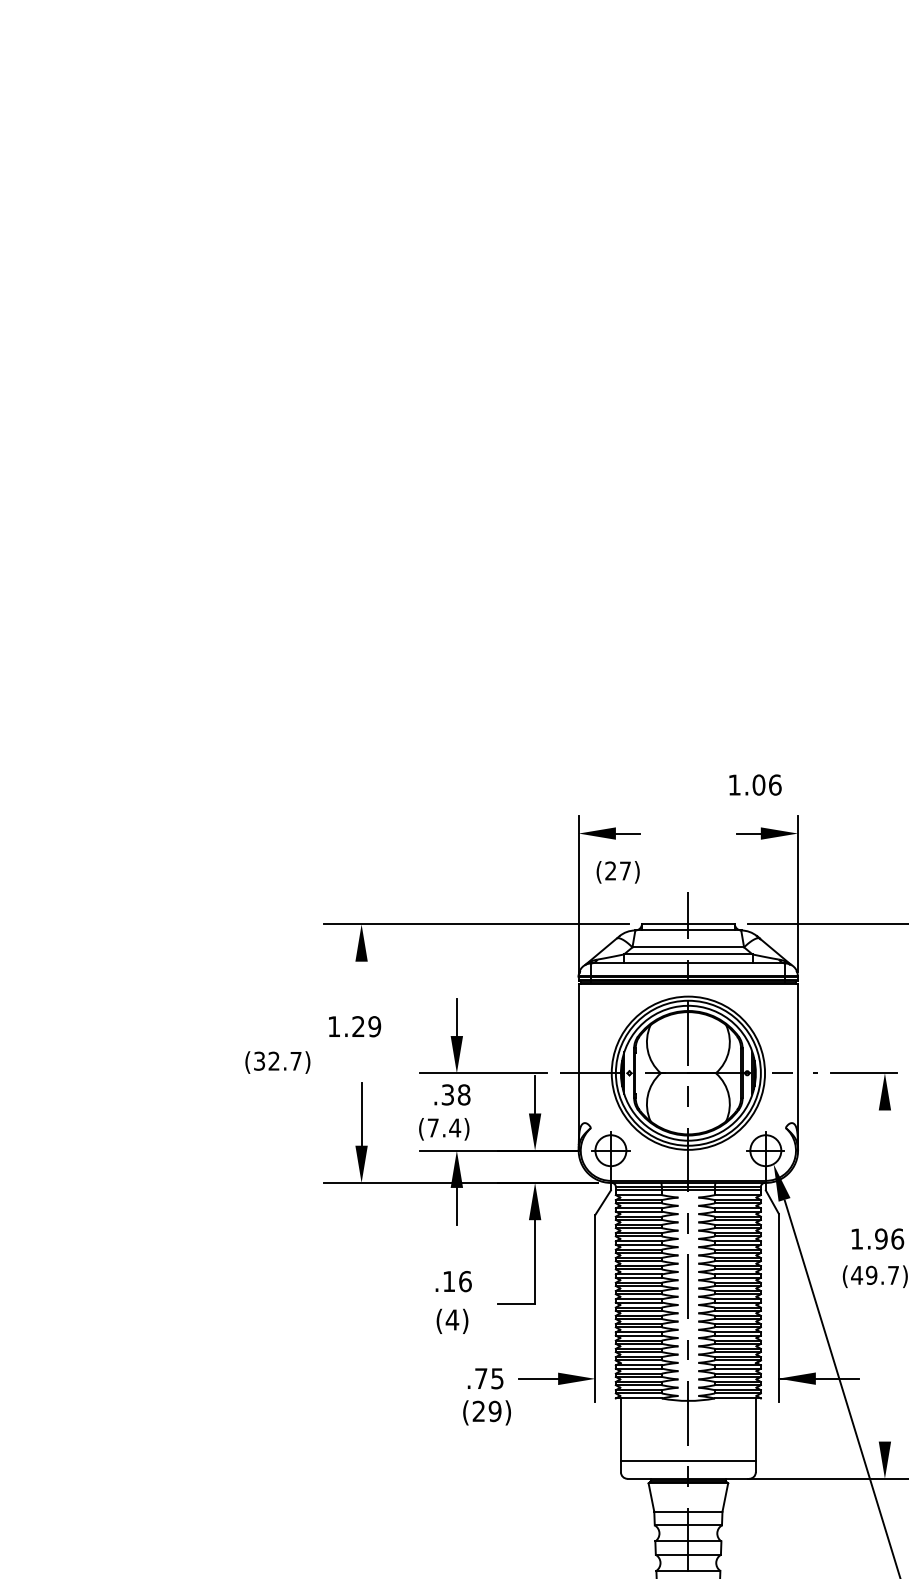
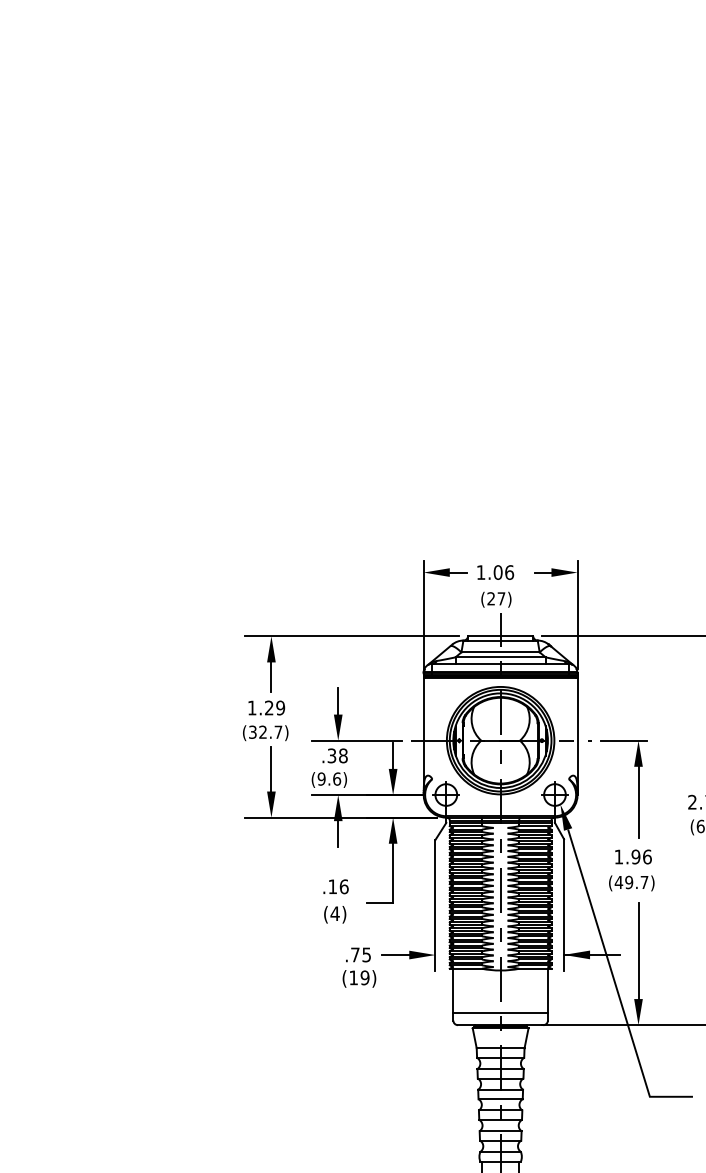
text: (755, 784) -> (495, 572), moved
text: (618, 871) -> (496, 599), moved
line: (361, 981) -> (271, 676), added
text: (277, 1062) -> (265, 733), moved
text: (444, 1127) -> (329, 778), (7.4) -> (9.6)
line: (884, 1159) -> (638, 801), added
line: (884, 1373) -> (638, 951), added
text: (478, 1410) -> (353, 977), (29) -> (19)

